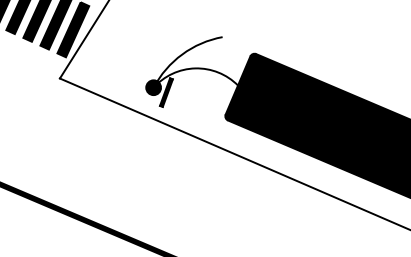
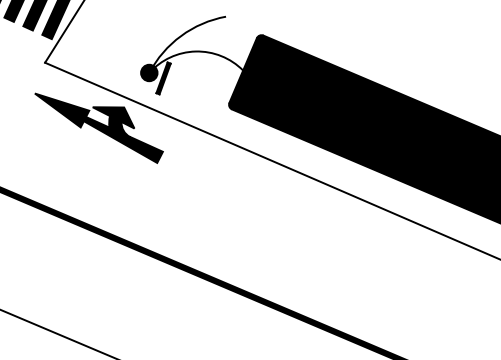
part: (107, 136) -> (98, 127), added

